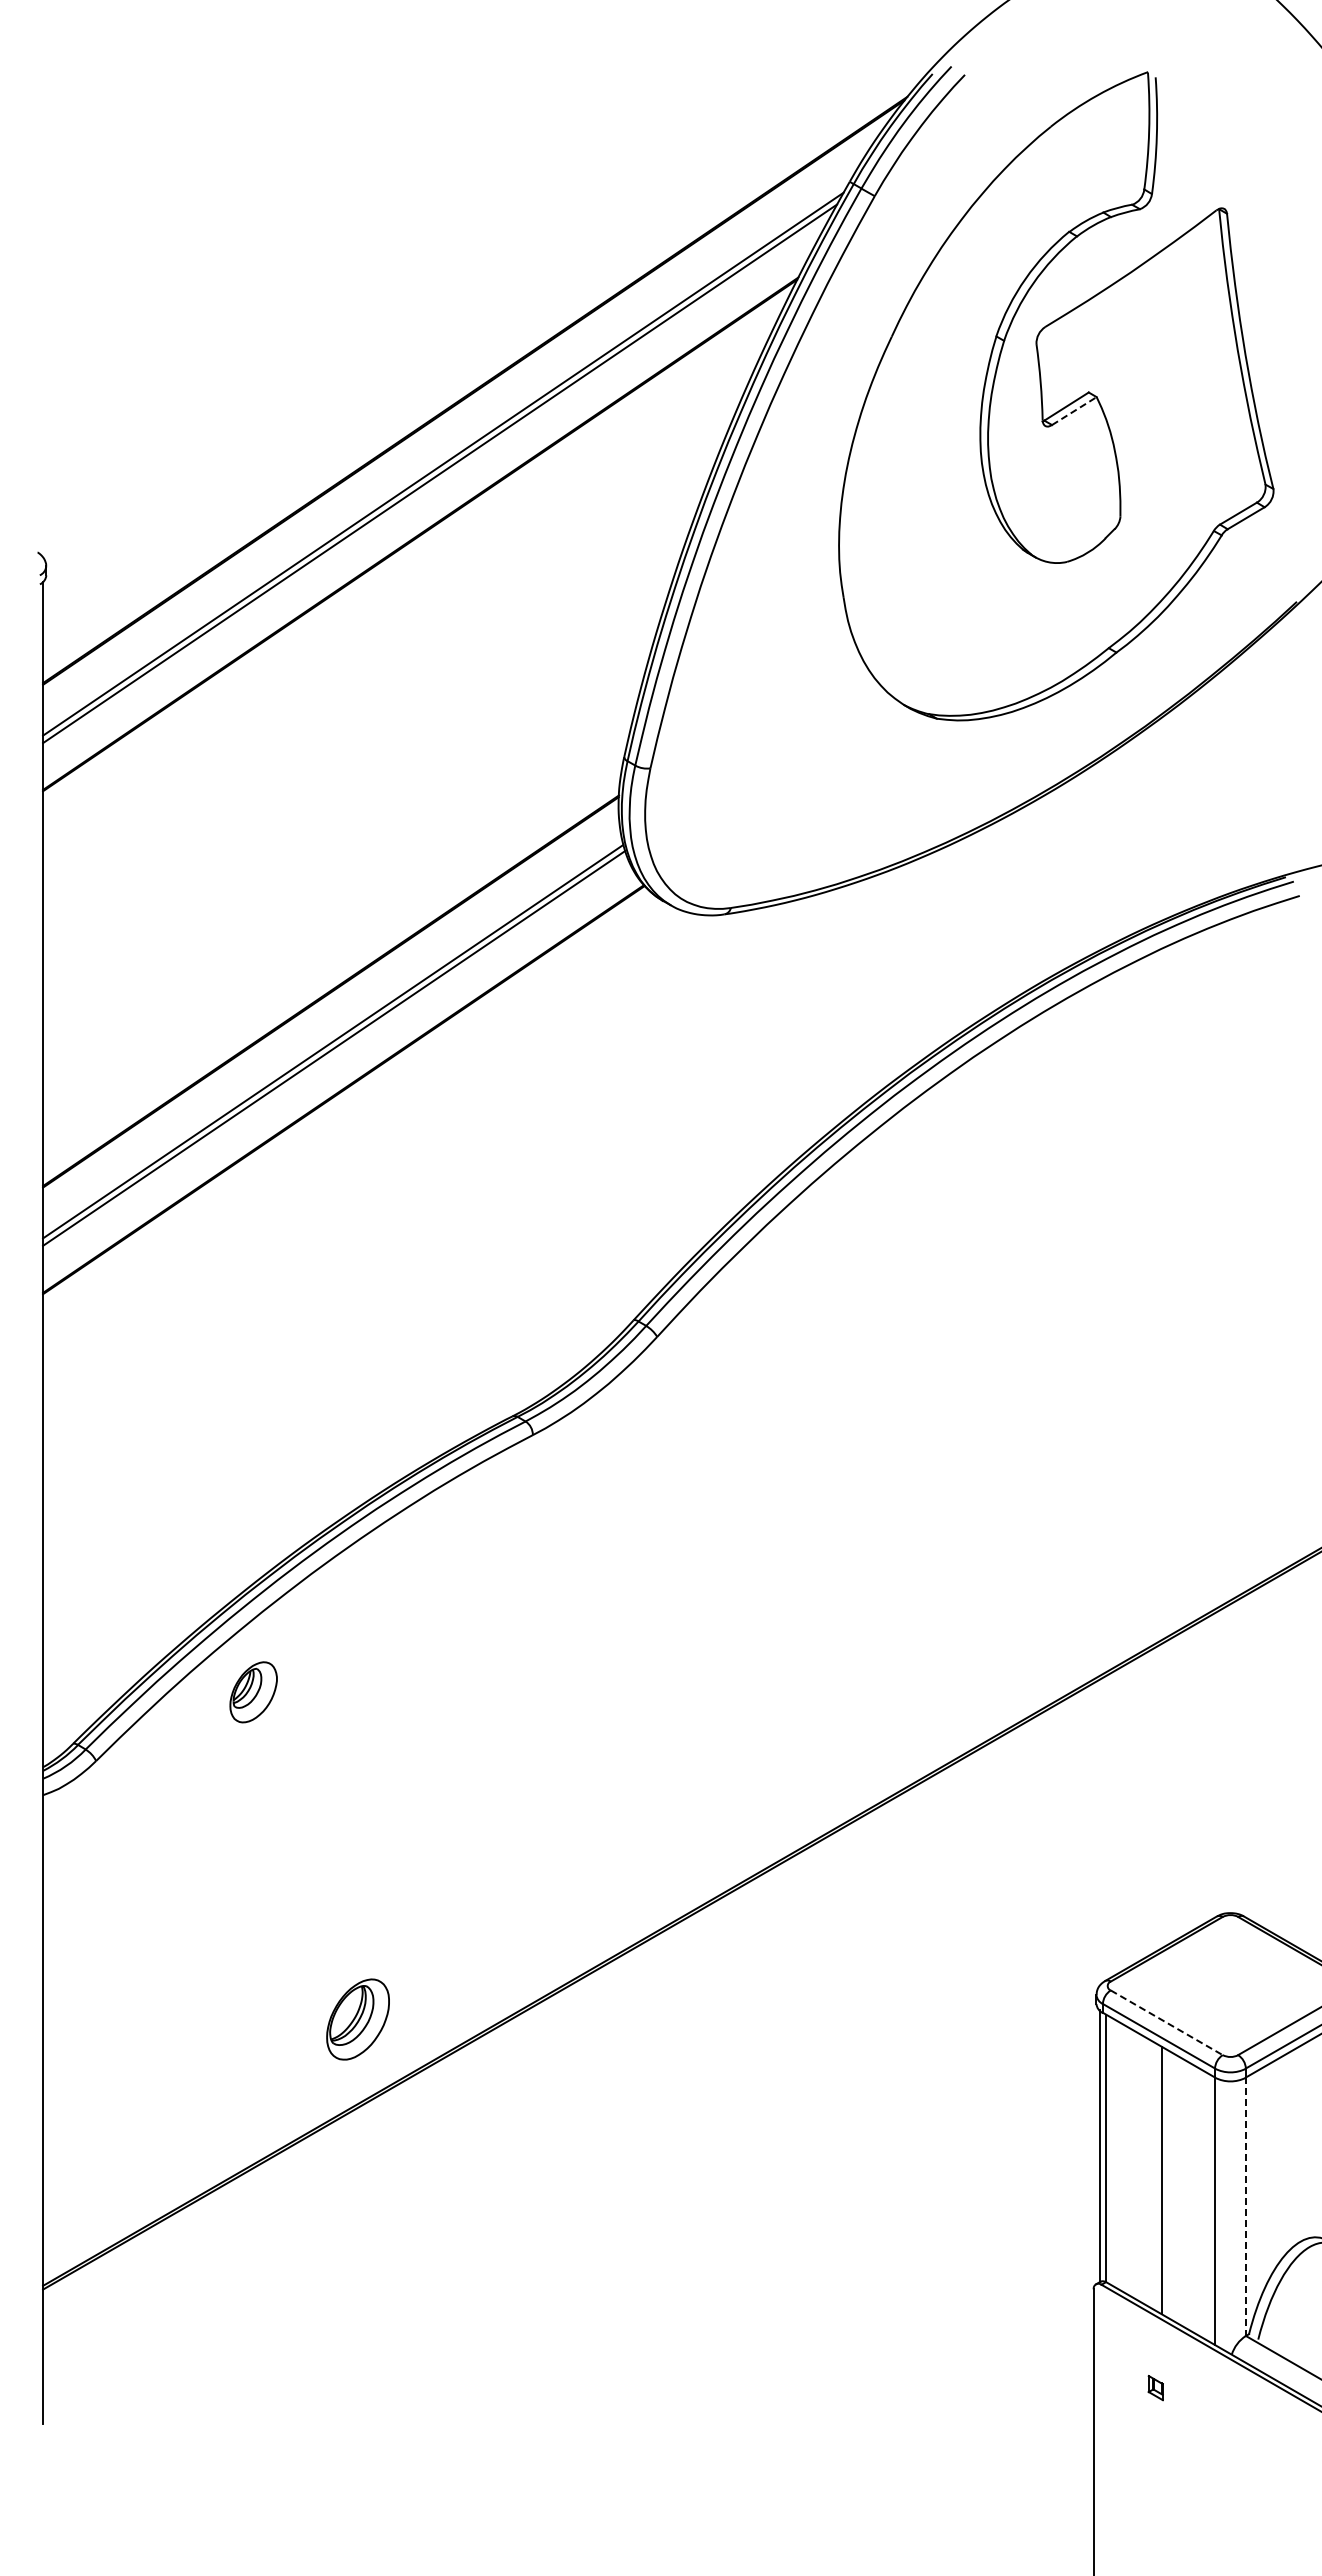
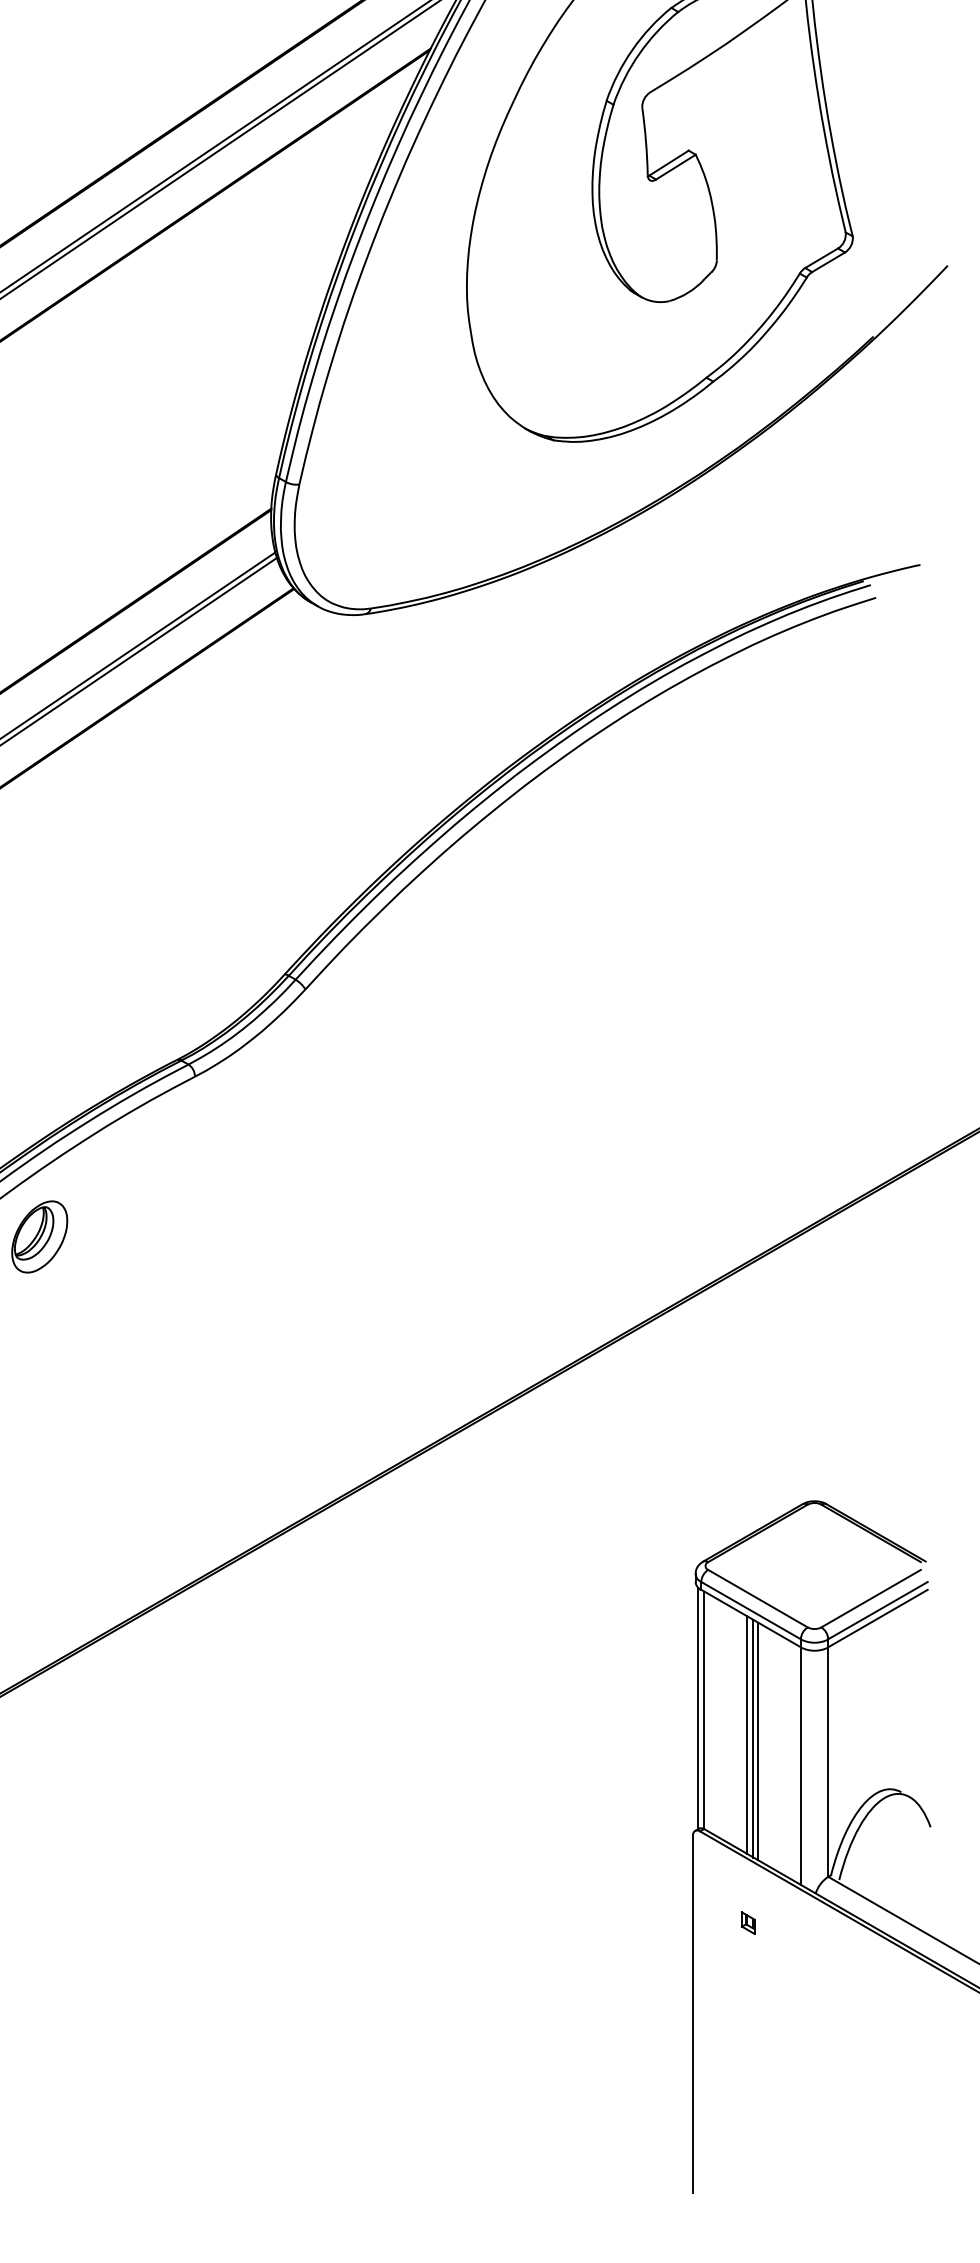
line: (1074, 410) -> (676, 166), dashed -> solid
part: (357, 2019) -> (39, 1236), moved
line: (1166, 2022) -> (757, 1598), dashed -> solid
line: (1154, 2176) -> (747, 1735), added
line: (1166, 2183) -> (757, 1741), added
line: (1245, 2207) -> (827, 1762), dashed -> solid

